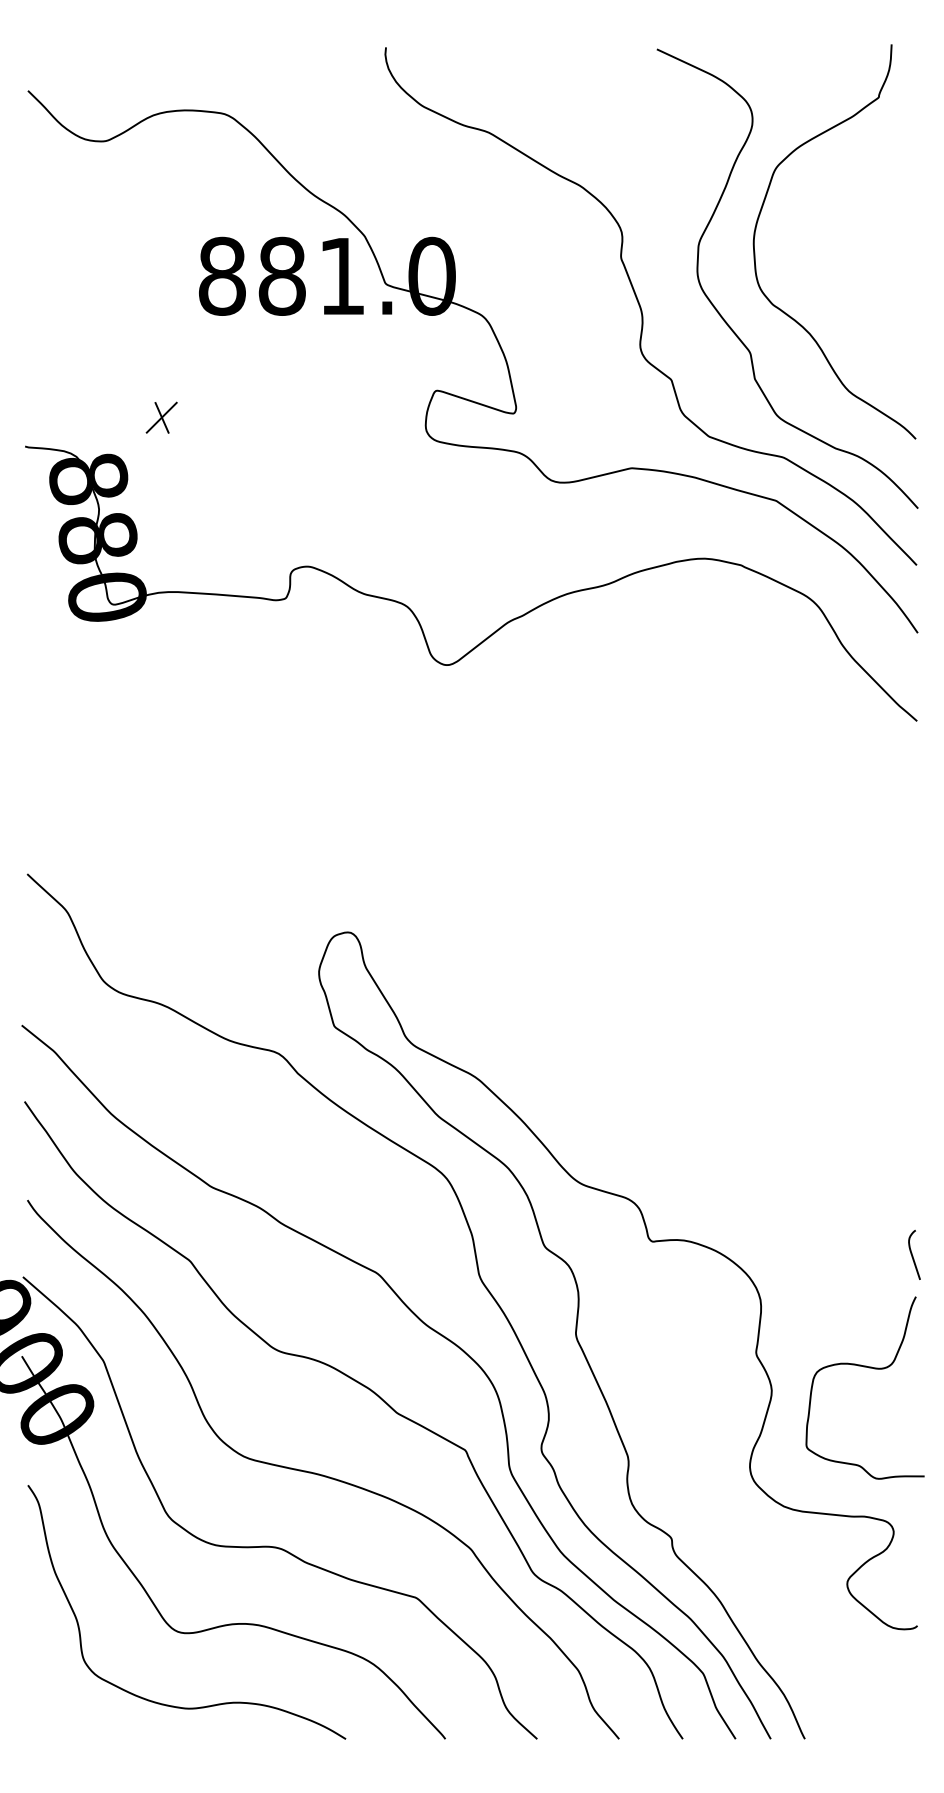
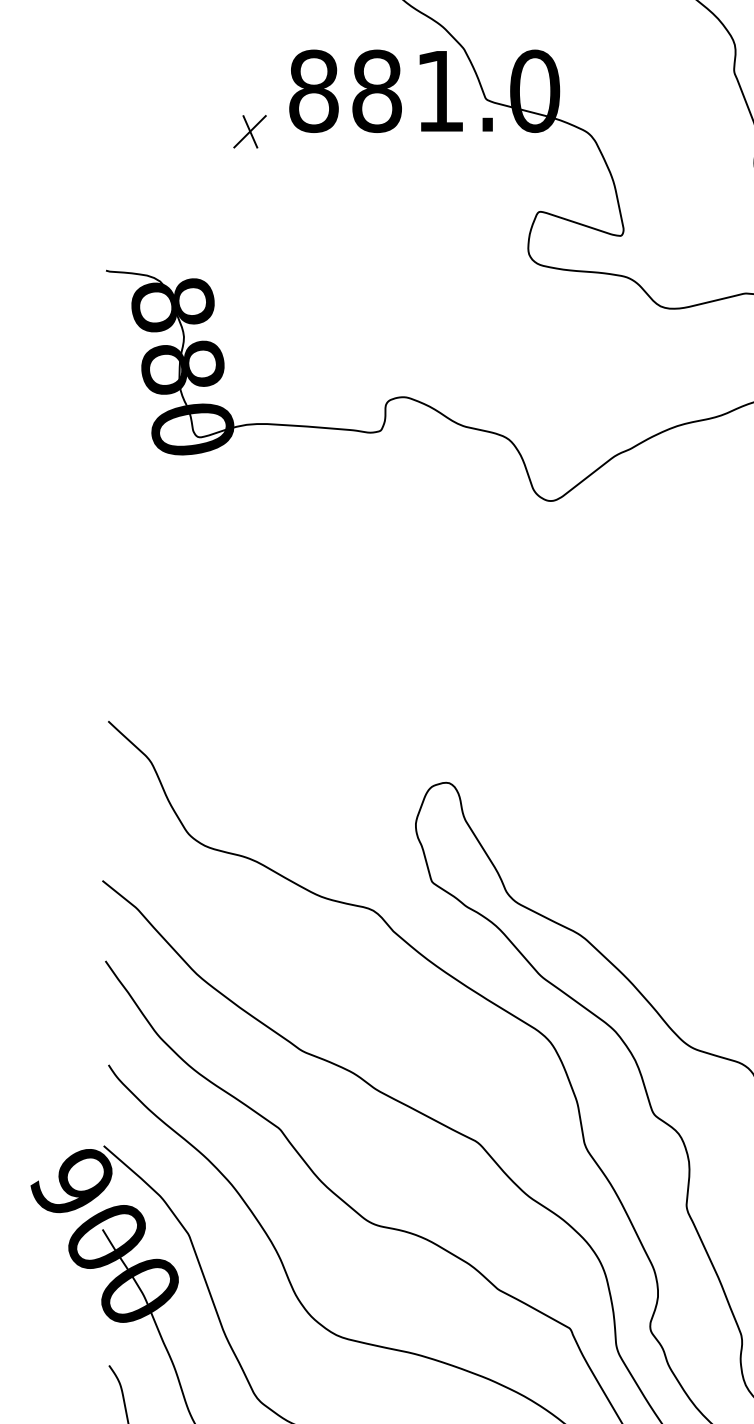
part: (161, 417) -> (249, 131), moved

